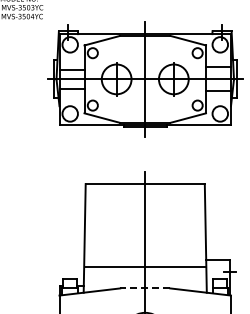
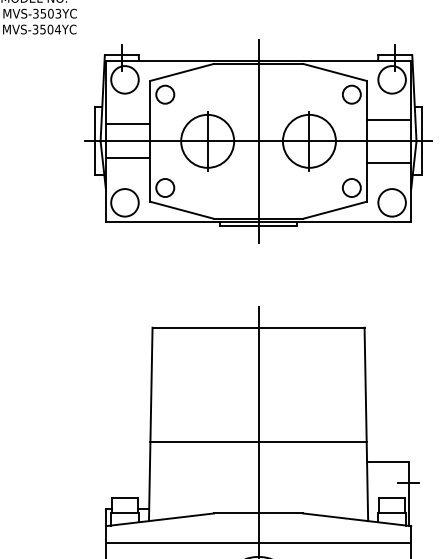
line: (144, 267) -> (257, 442), moved
line: (144, 288) -> (257, 513), dashed -> solid
line: (145, 305) -> (258, 543), added

